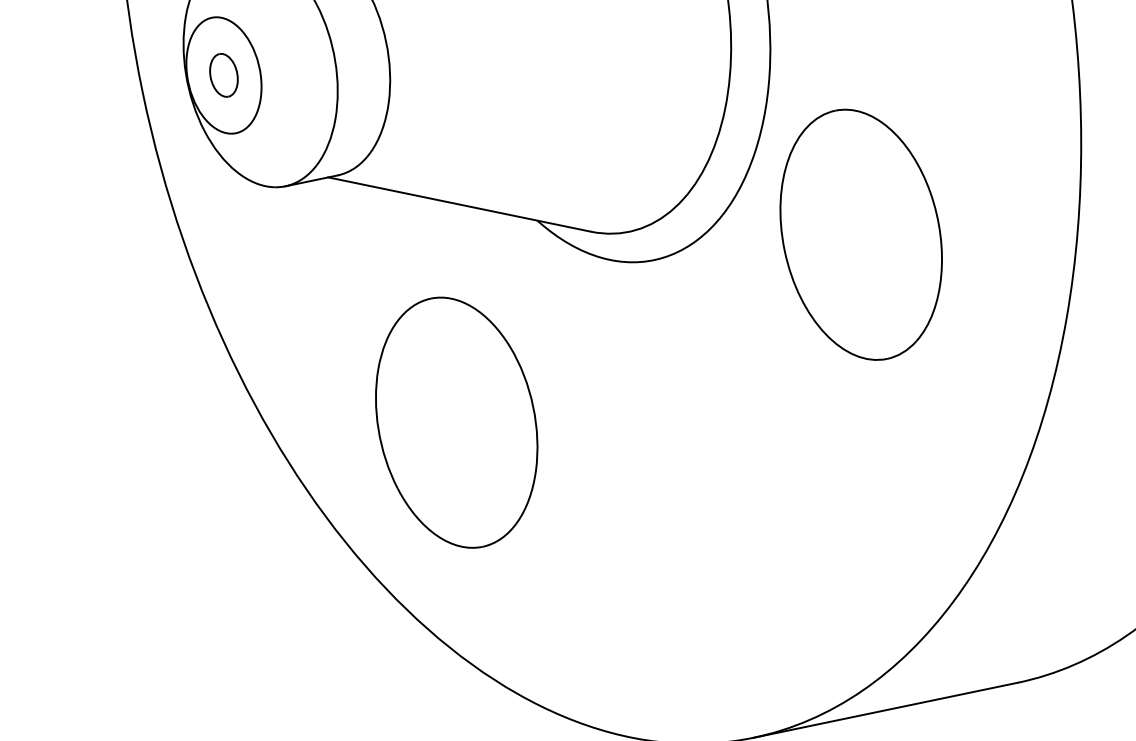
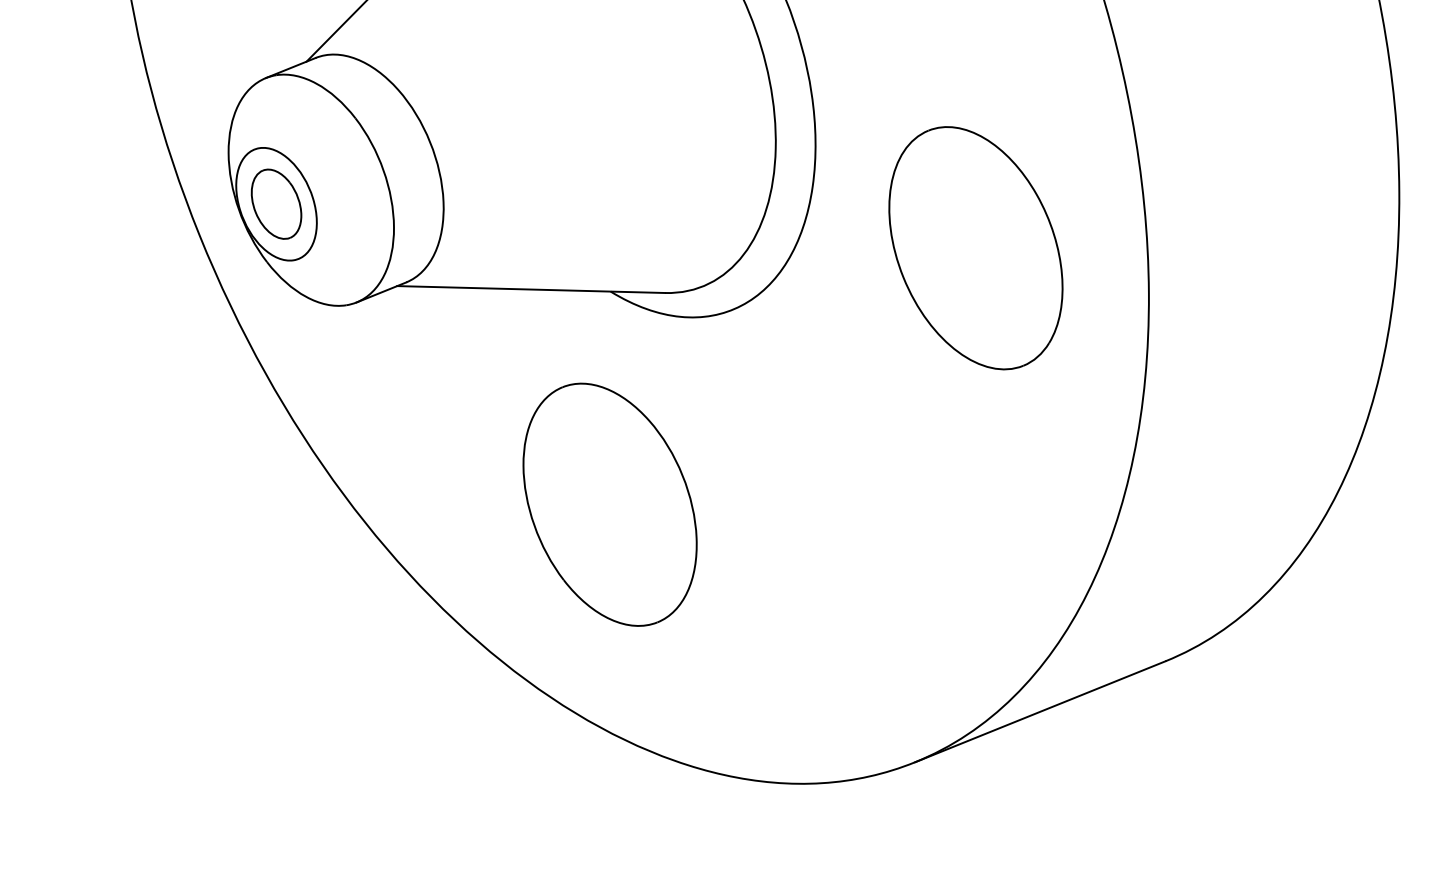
part: (224, 74) -> (276, 203), size x1.67
part: (860, 235) -> (975, 248), moved
part: (456, 422) -> (609, 504), moved

